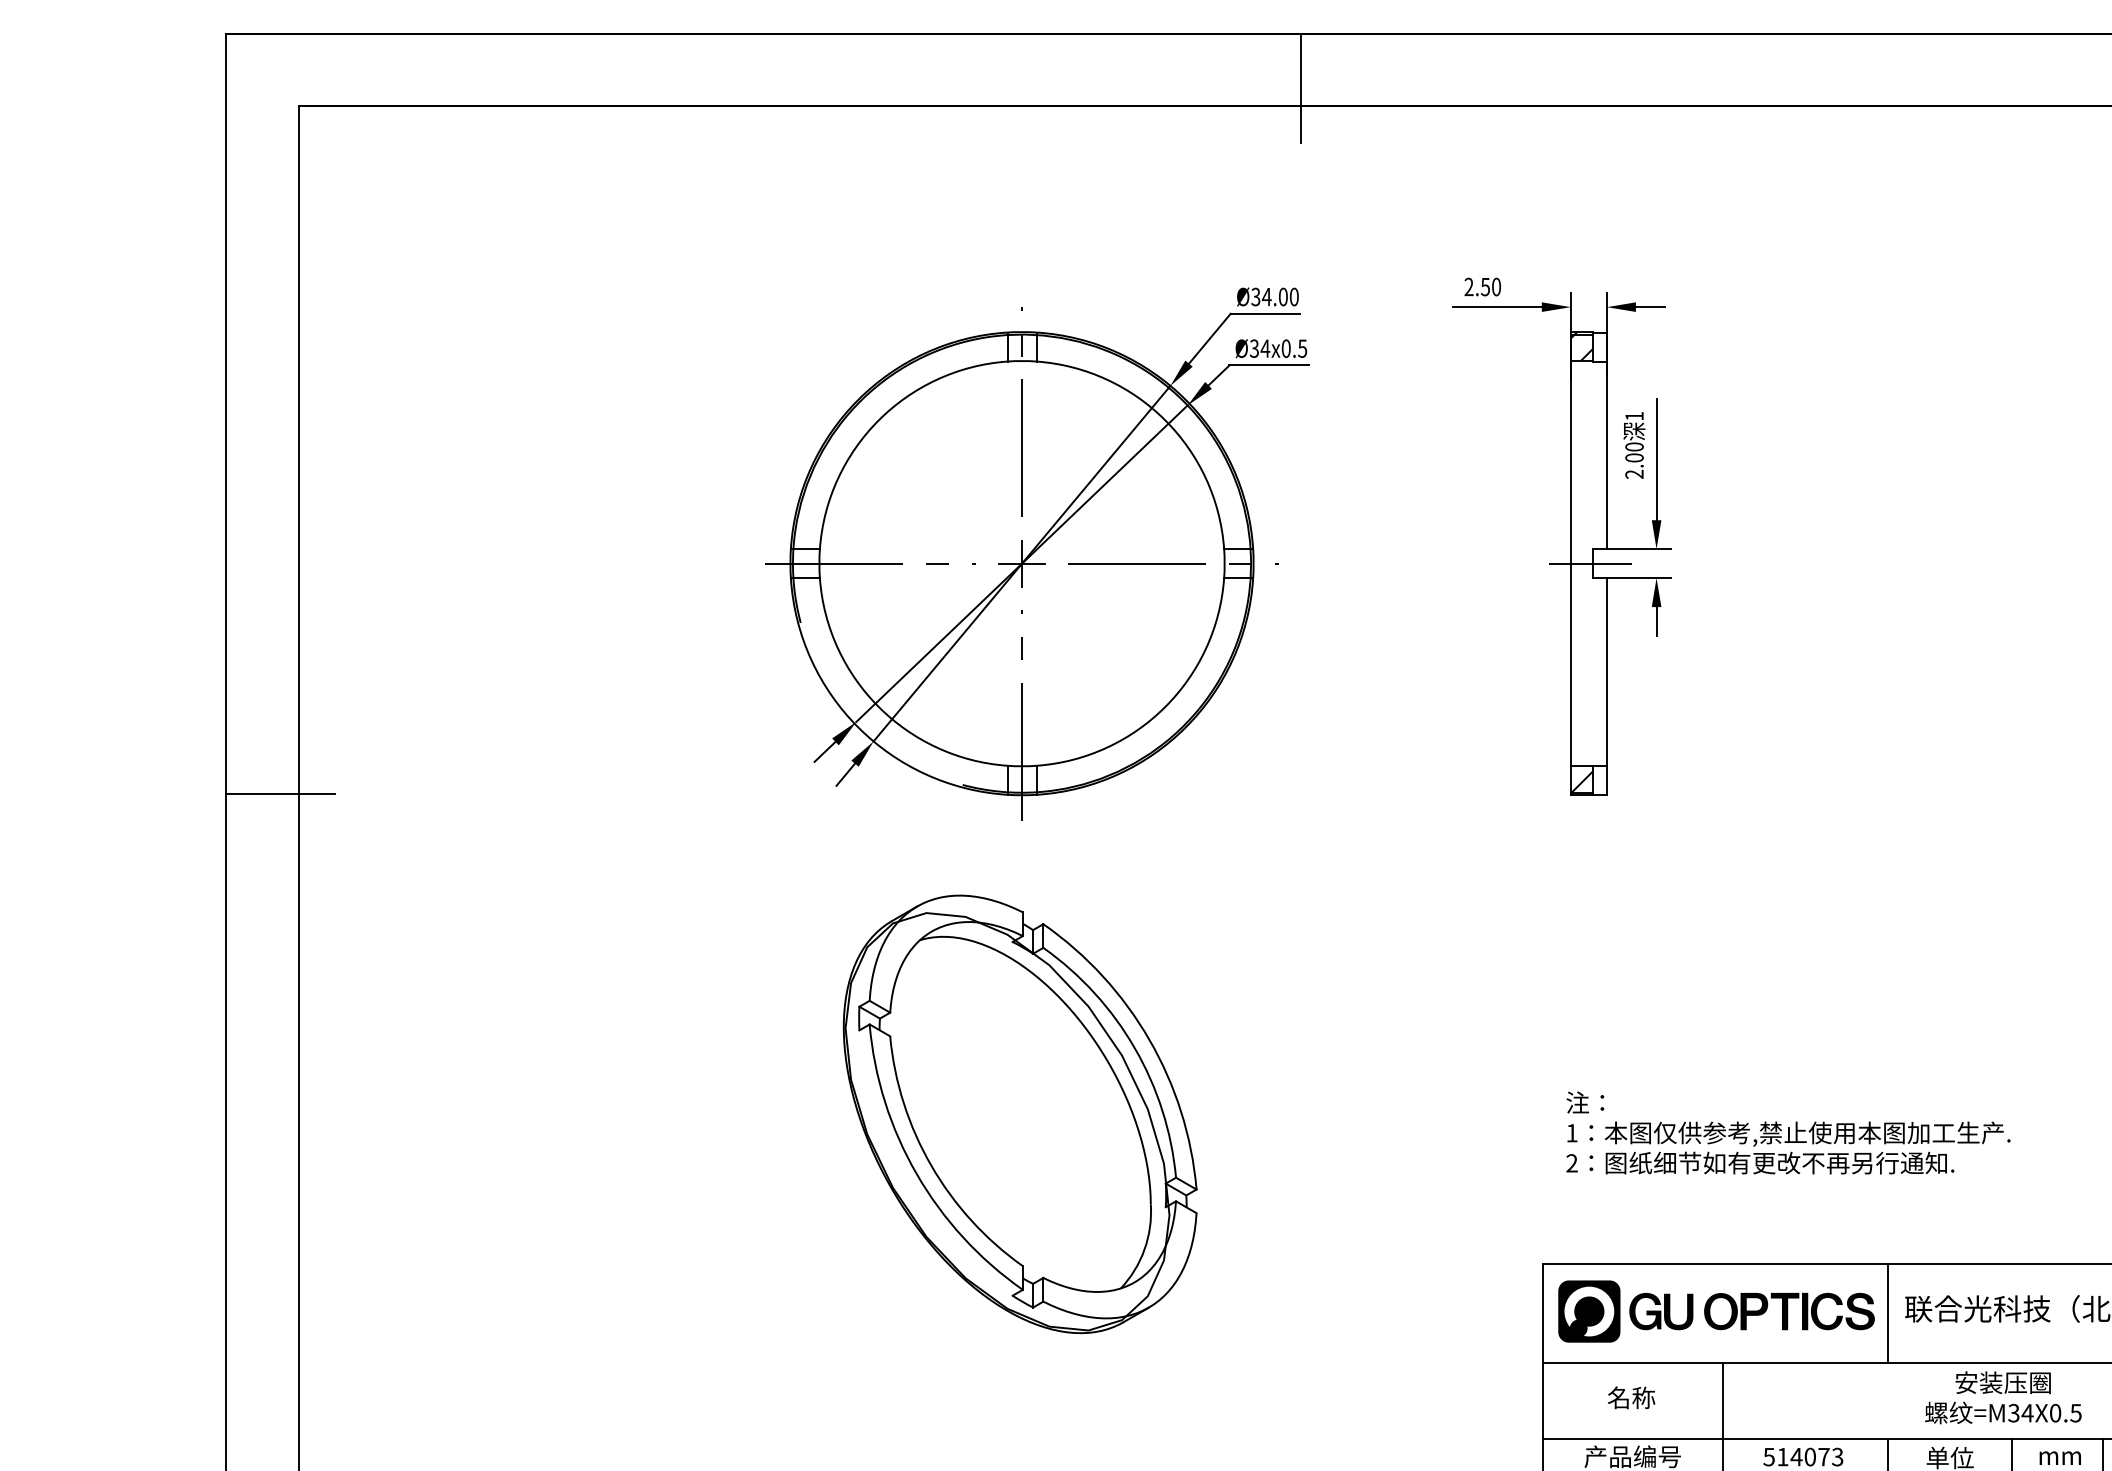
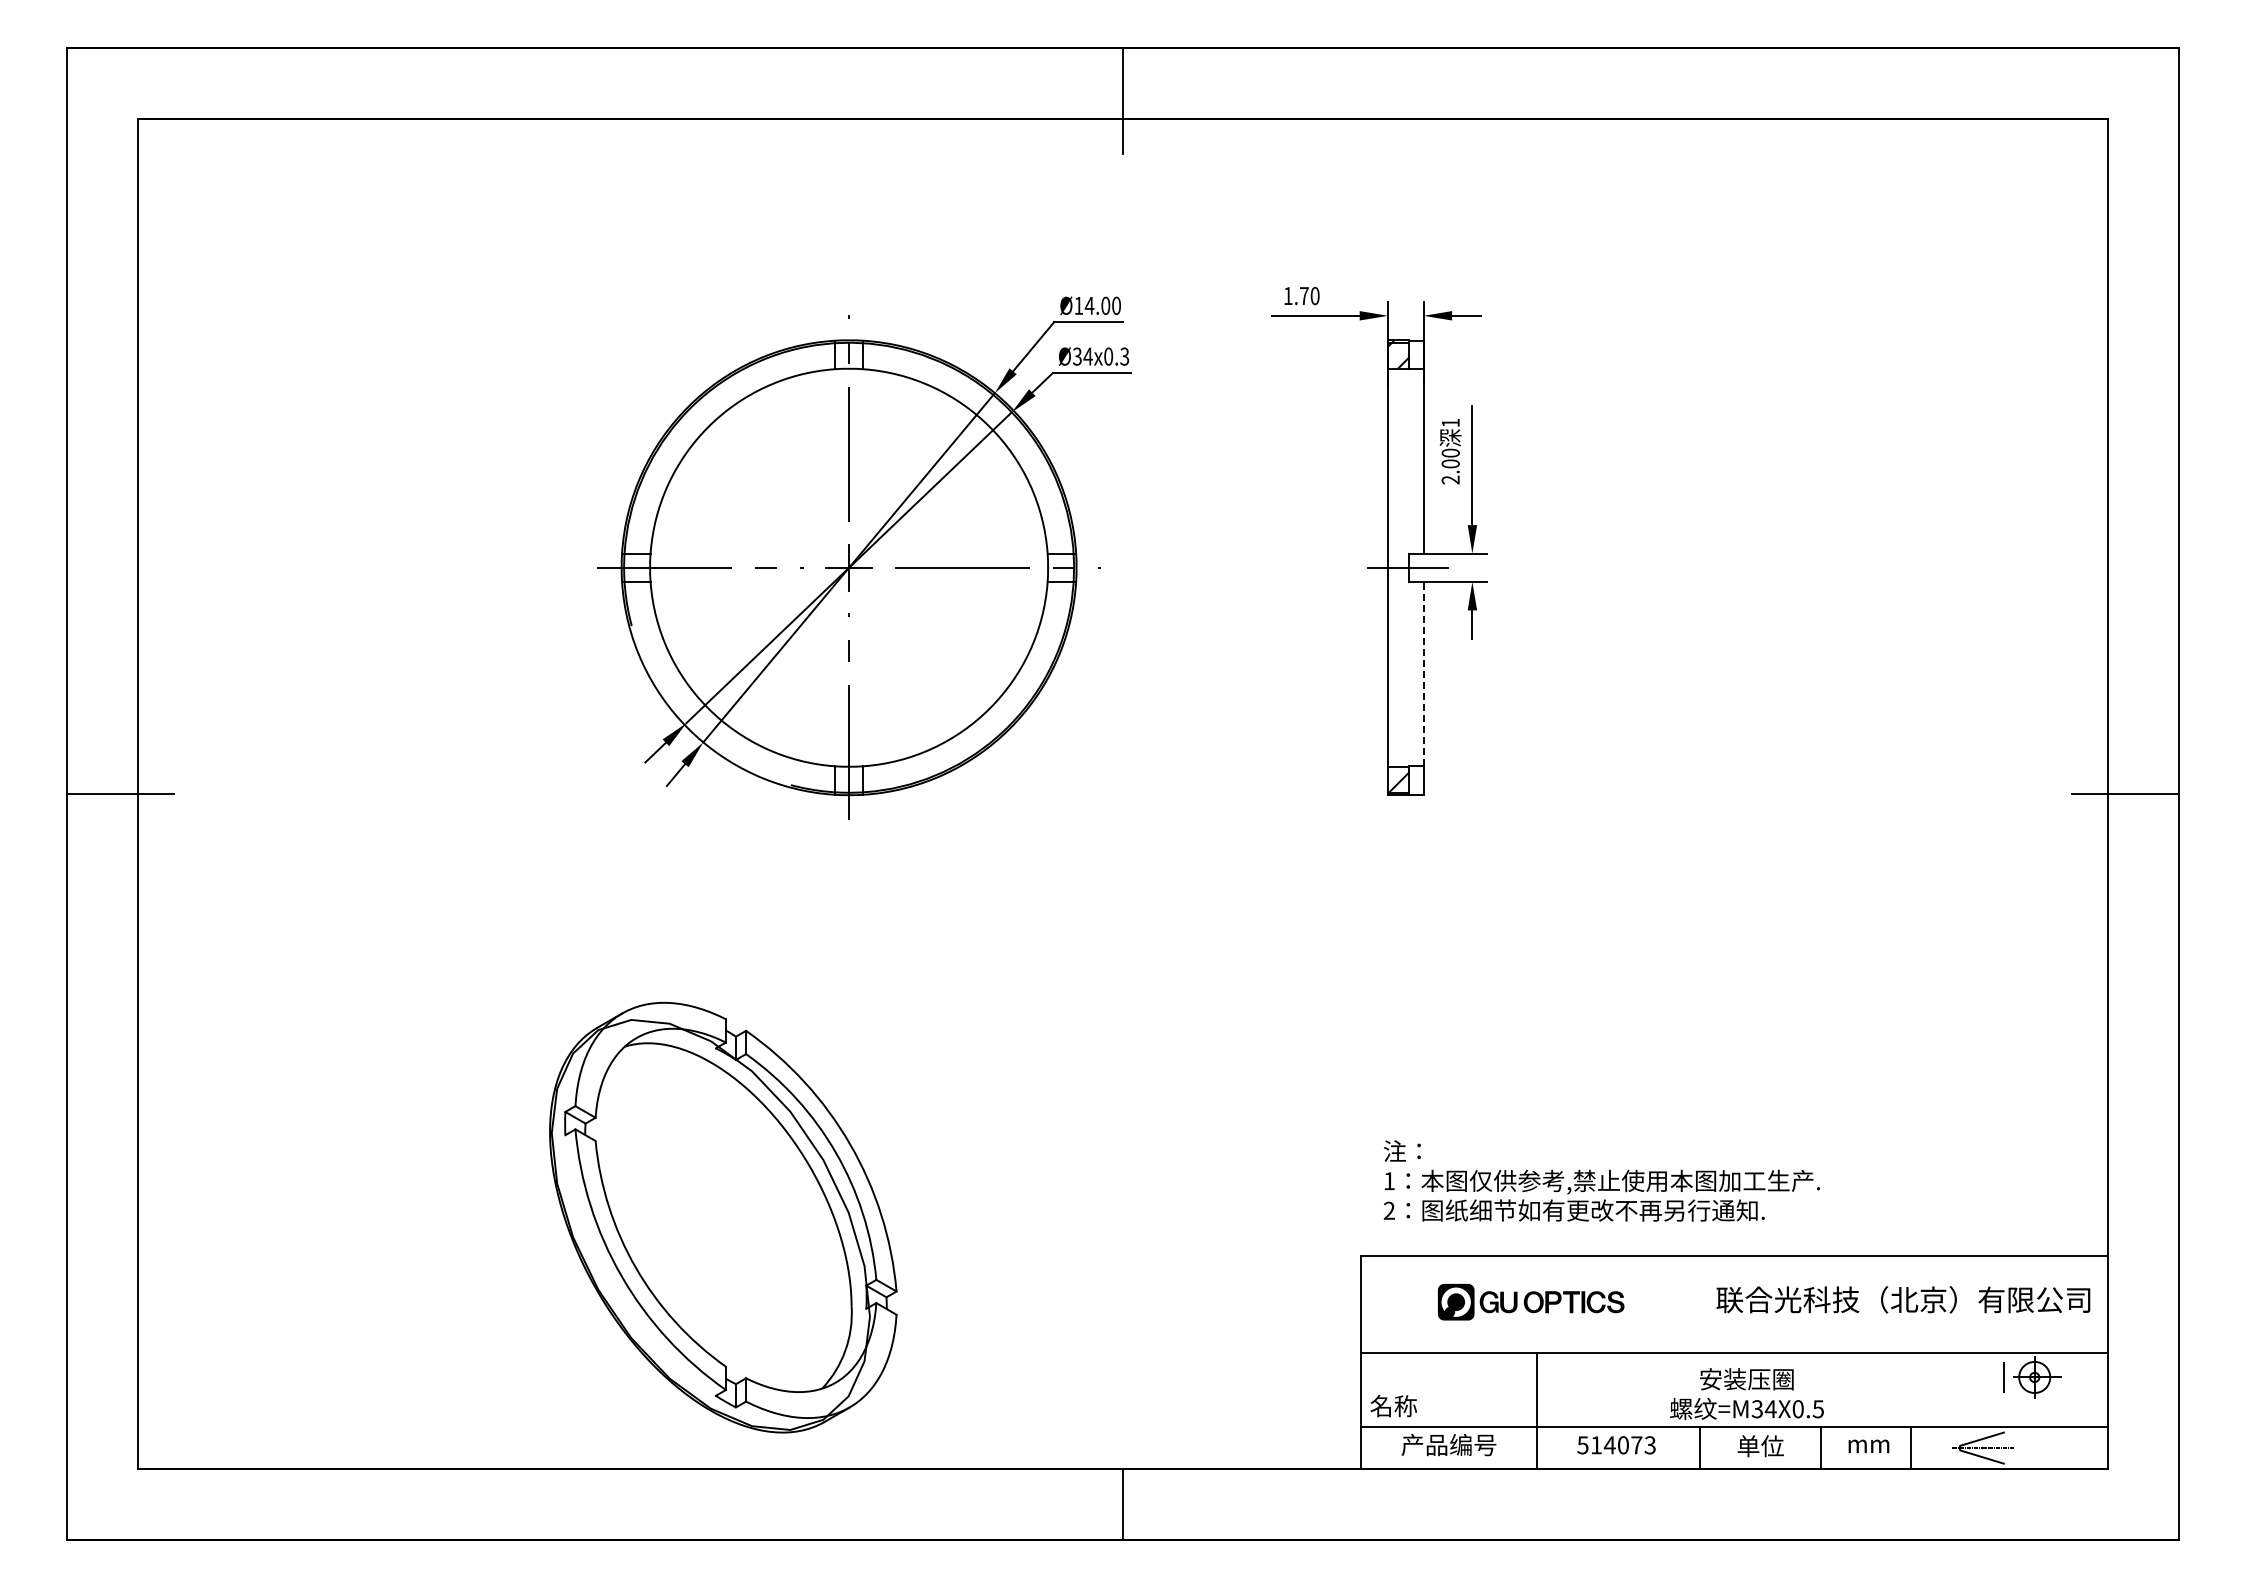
text: (1476, 287) -> (1295, 296), 2.50 -> 1.70
text: (1255, 296) -> (1078, 305), Ø34.00 -> Ø14.00
text: (1302, 348) -> (1124, 356), Ø34x0.5 -> Ø34x0.3
line: (1606, 671) -> (1423, 673), solid -> dashed
part: (1020, 1114) -> (723, 1217), moved
text: (1788, 1132) -> (1601, 1180), moved
part: (1715, 1310) -> (1530, 1301), size x0.6
line: (1887, 1312) -> (1699, 1303), removed
text: (2002, 1397) -> (1746, 1393), moved
text: (1631, 1398) -> (1393, 1406), moved

